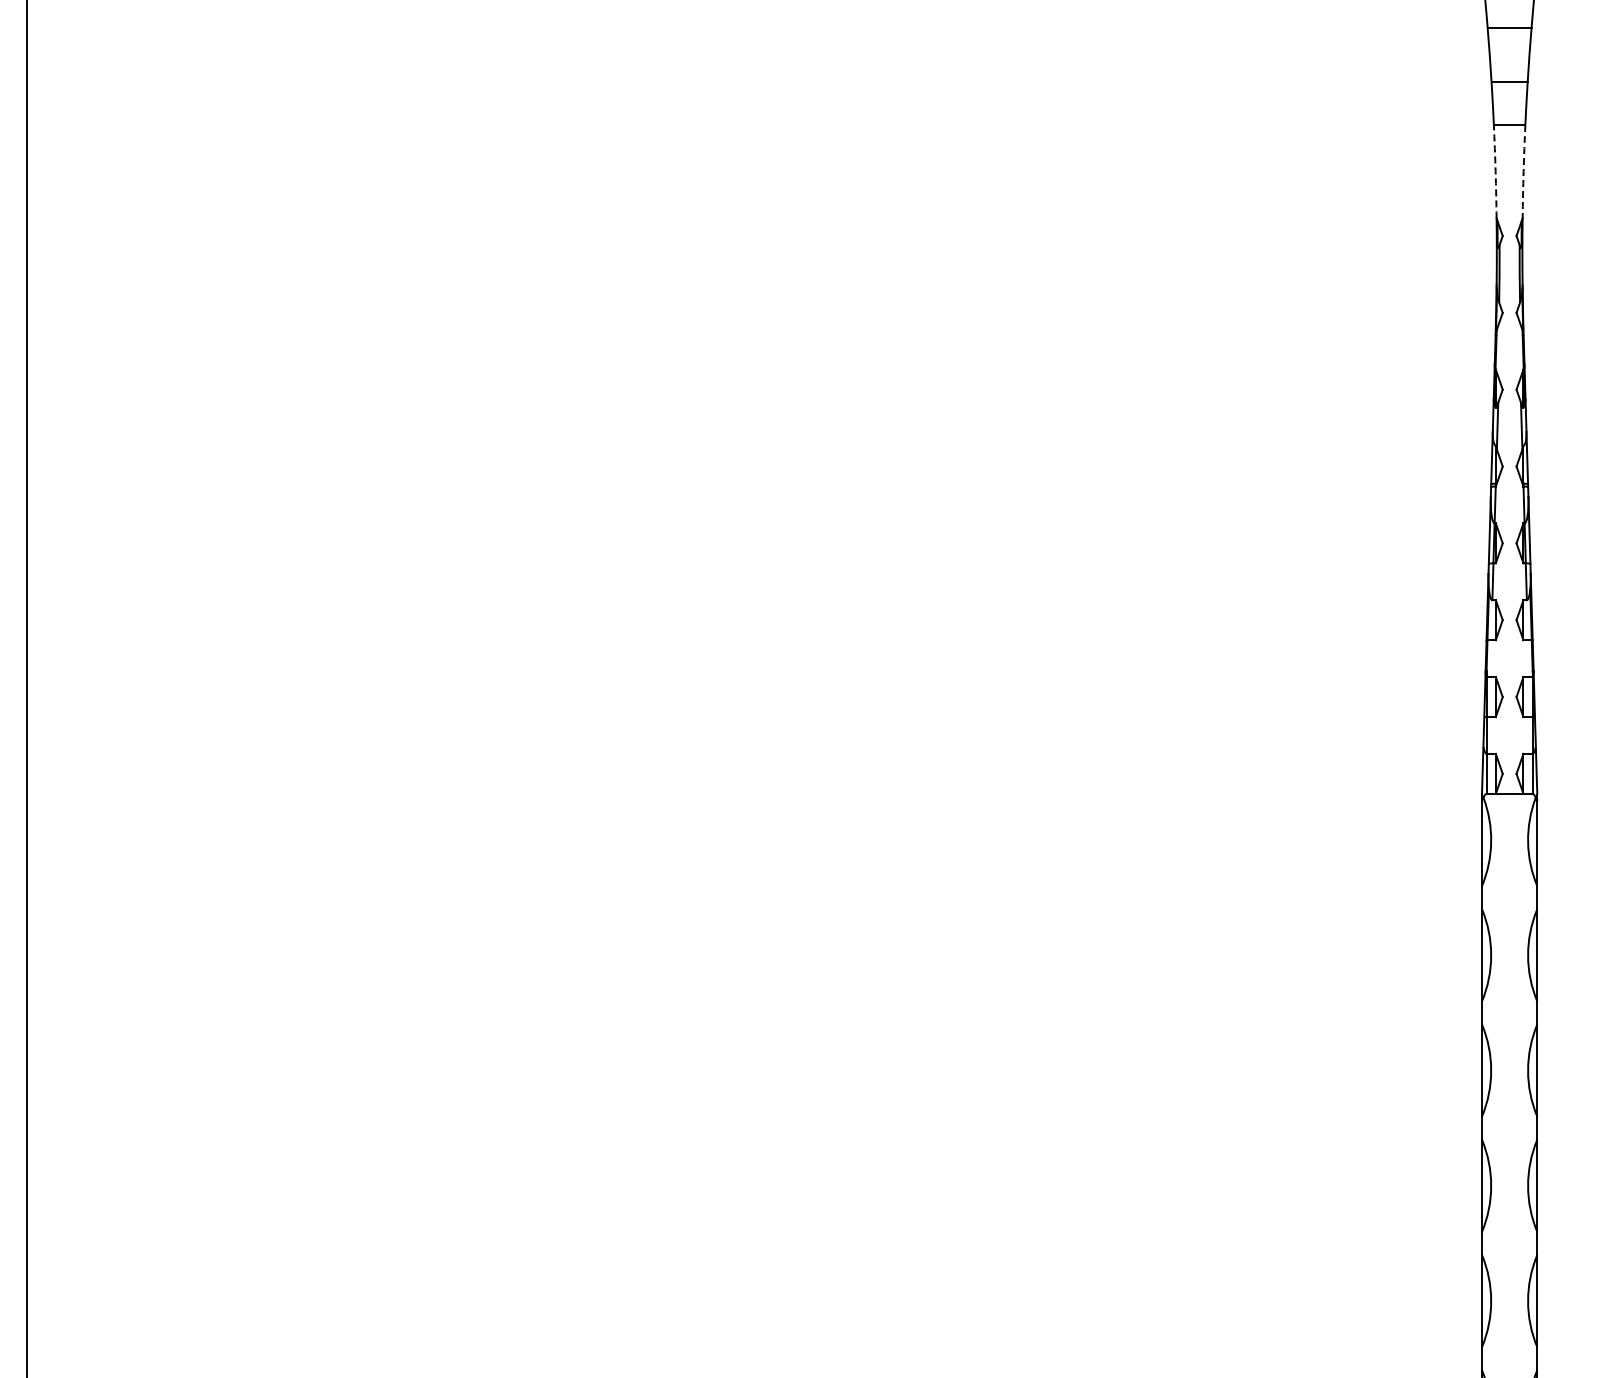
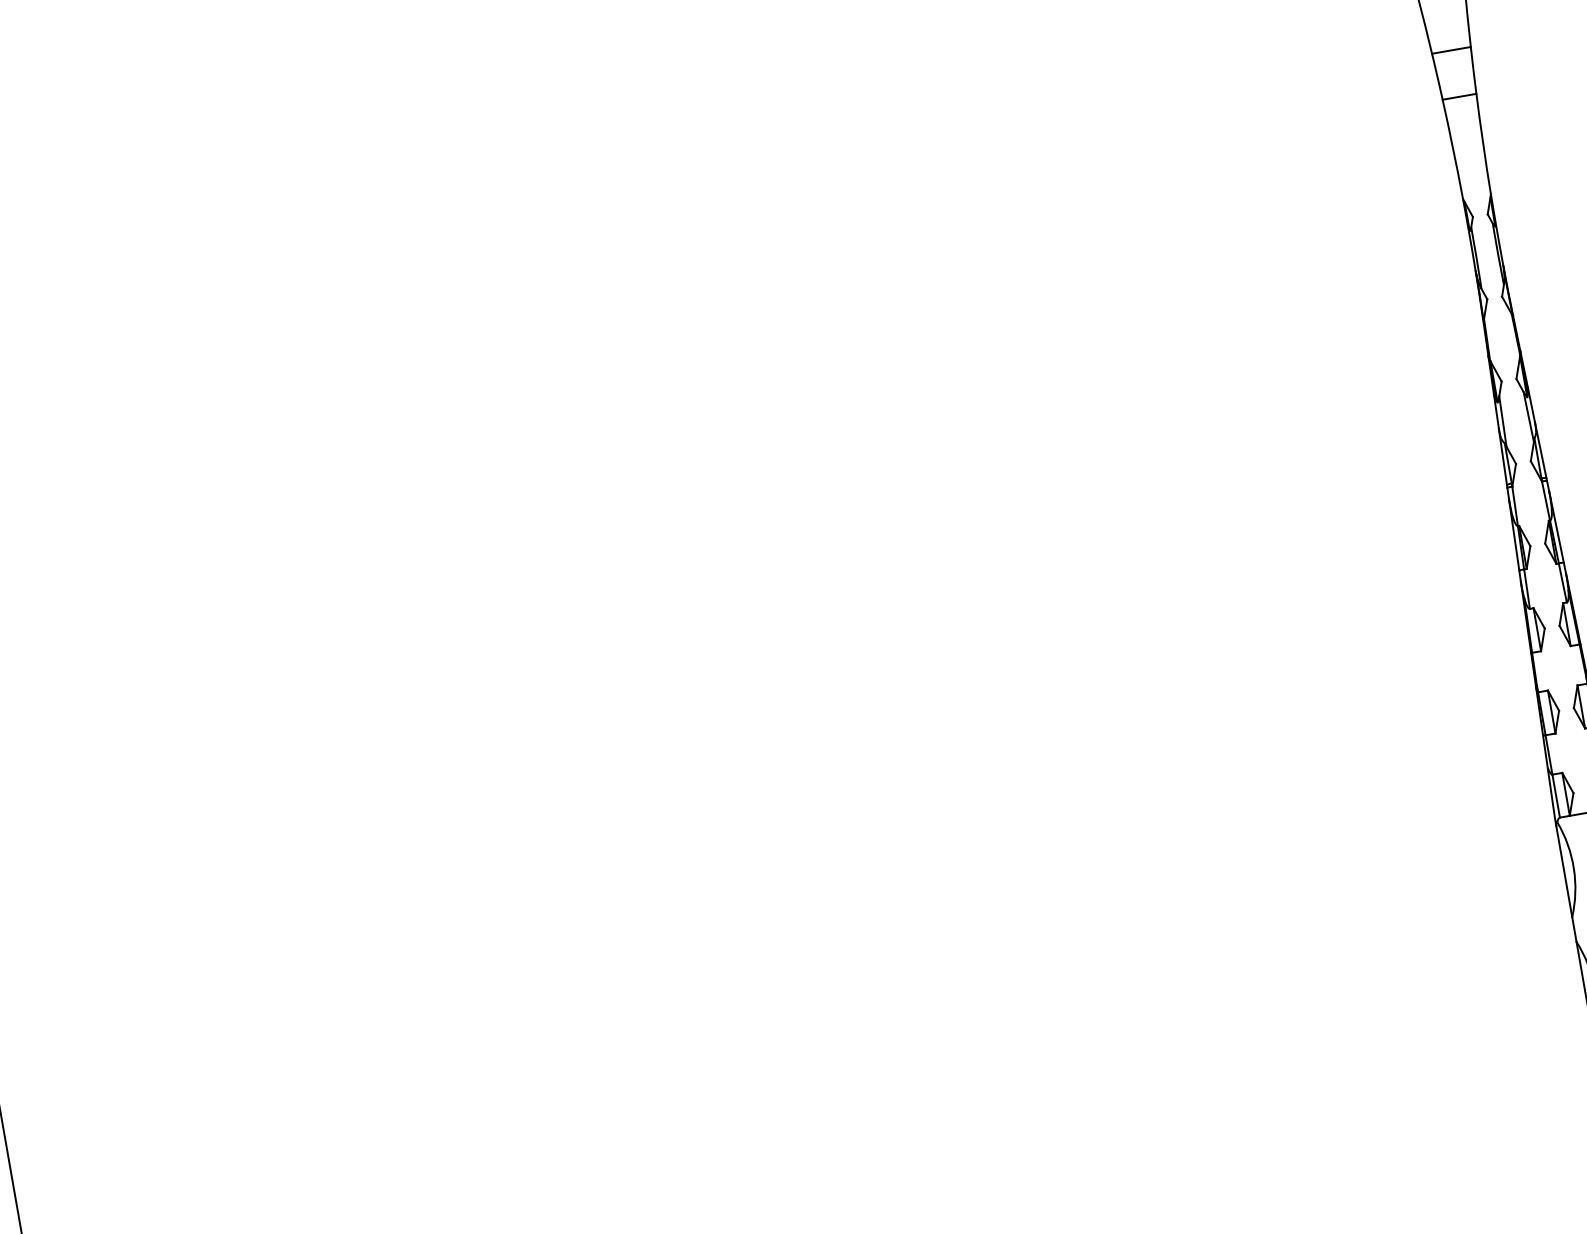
arc: (1495, 171) -> (1453, 149), dashed -> solid
arc: (1523, 171) -> (1483, 143), dashed -> solid

